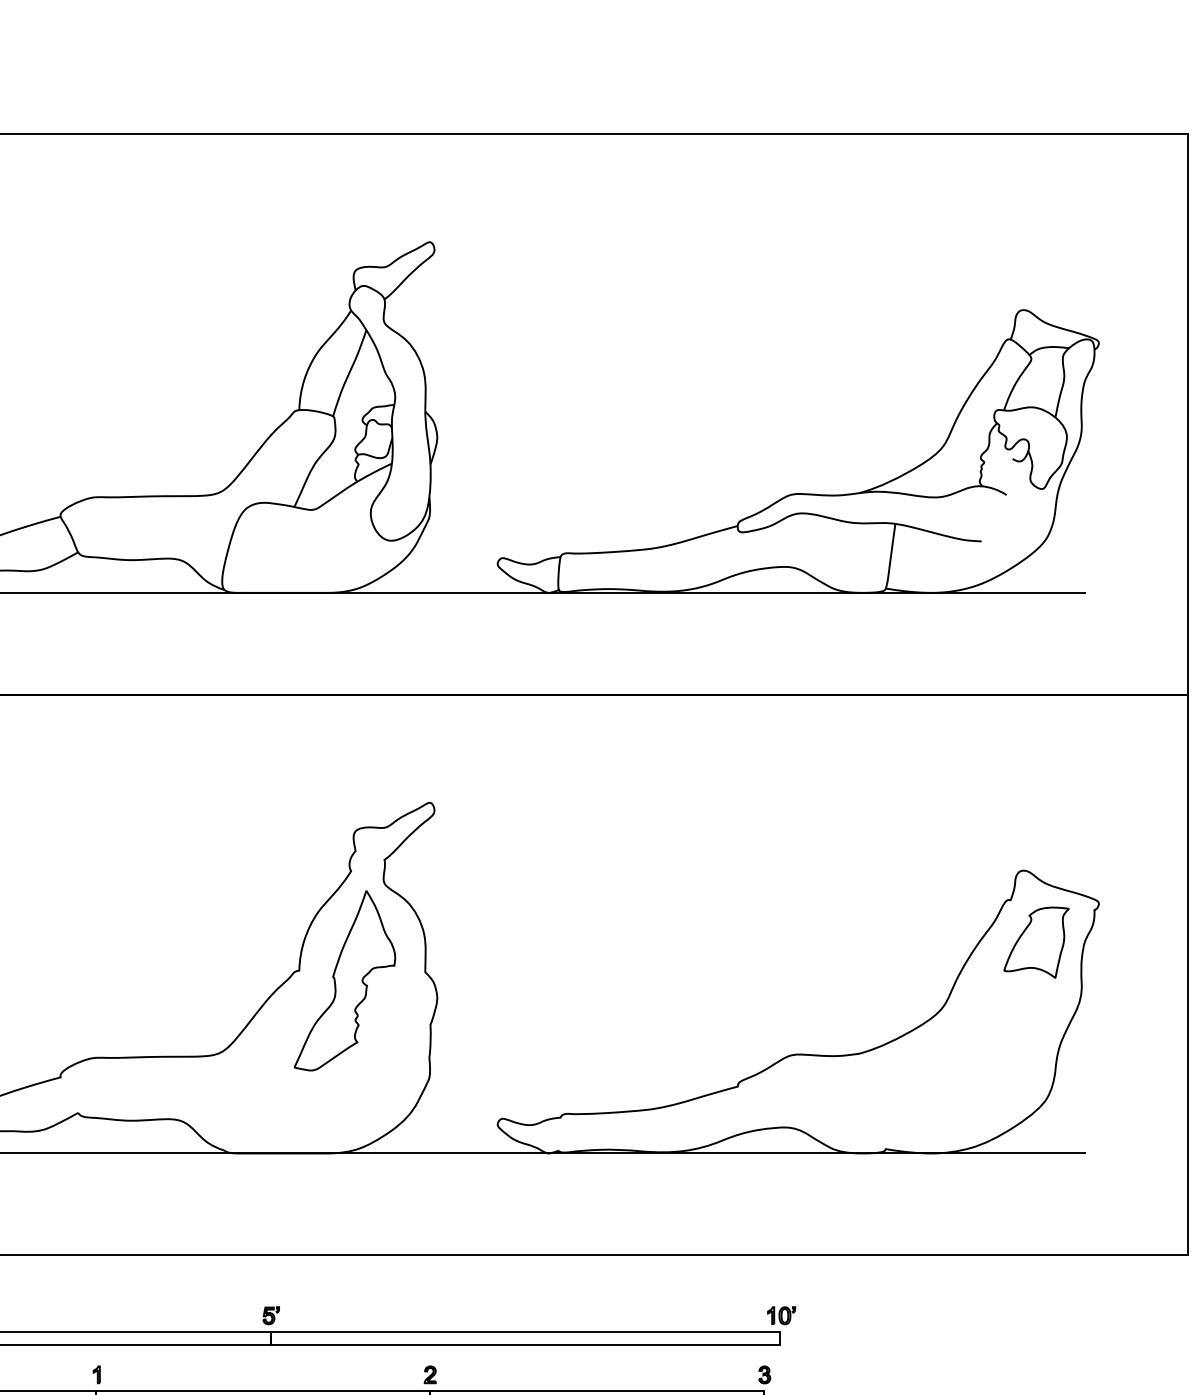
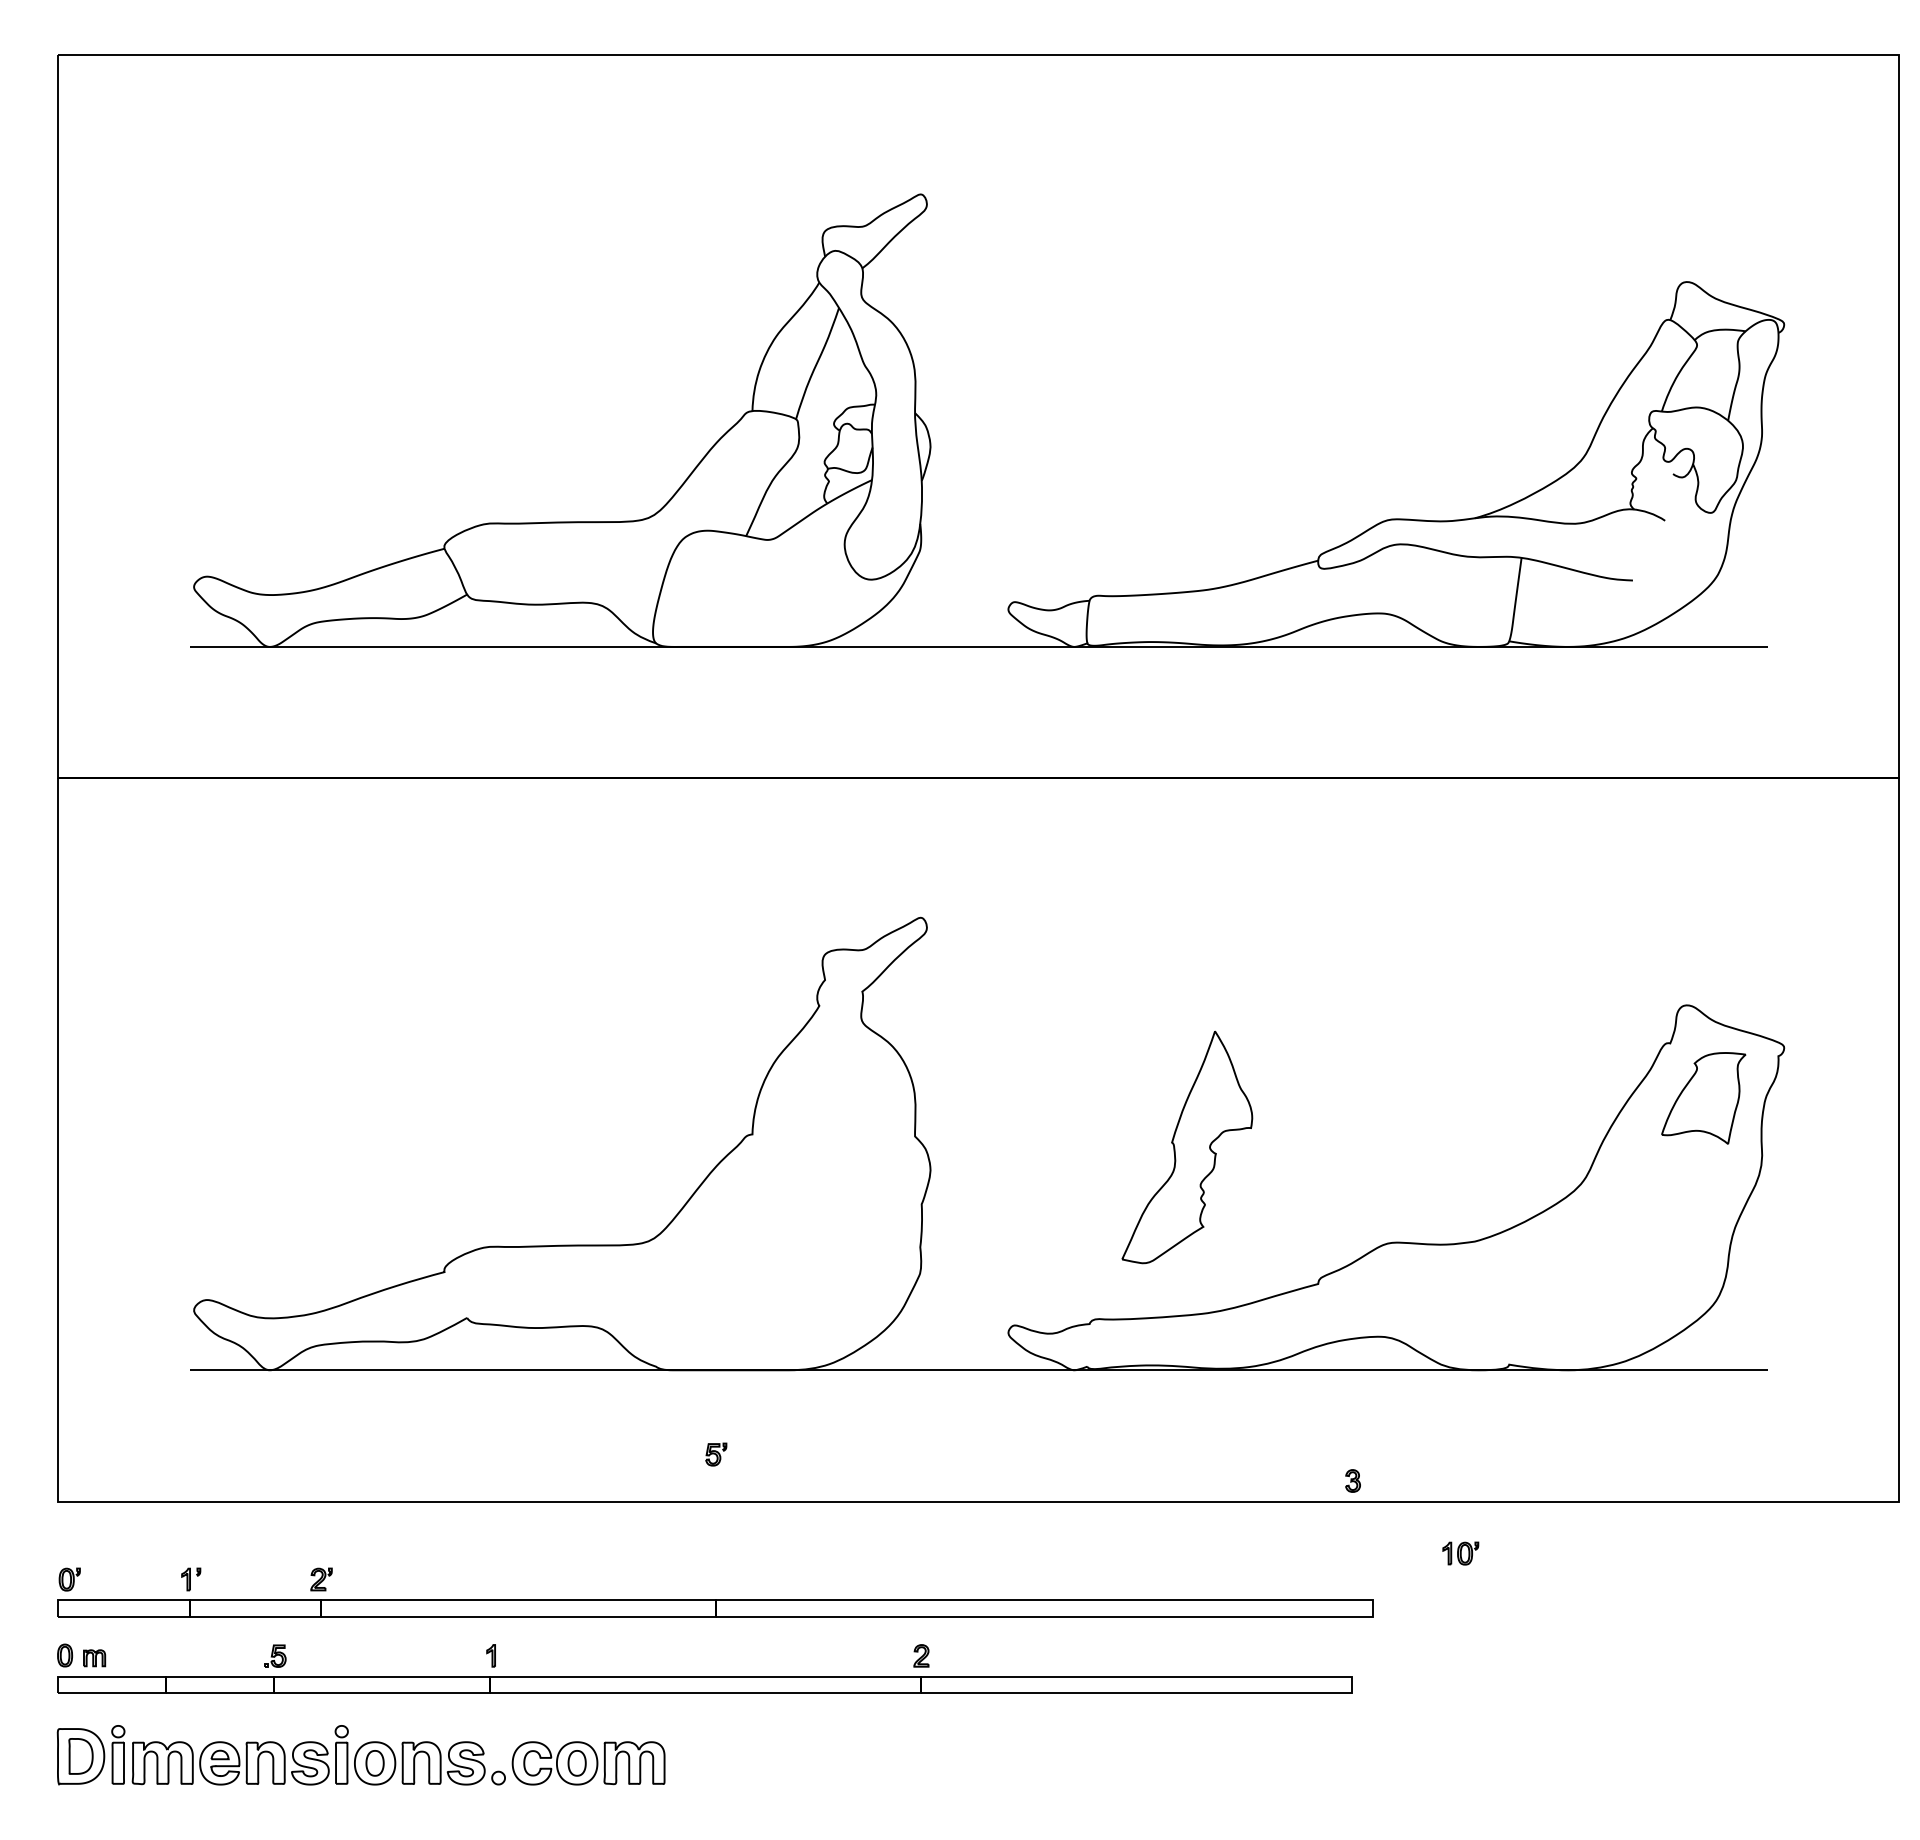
part: (345, 980) -> (1187, 1147), moved
part: (271, 1315) -> (716, 1454), moved
part: (781, 1315) -> (1460, 1553), moved
part: (764, 1374) -> (1352, 1480), moved

